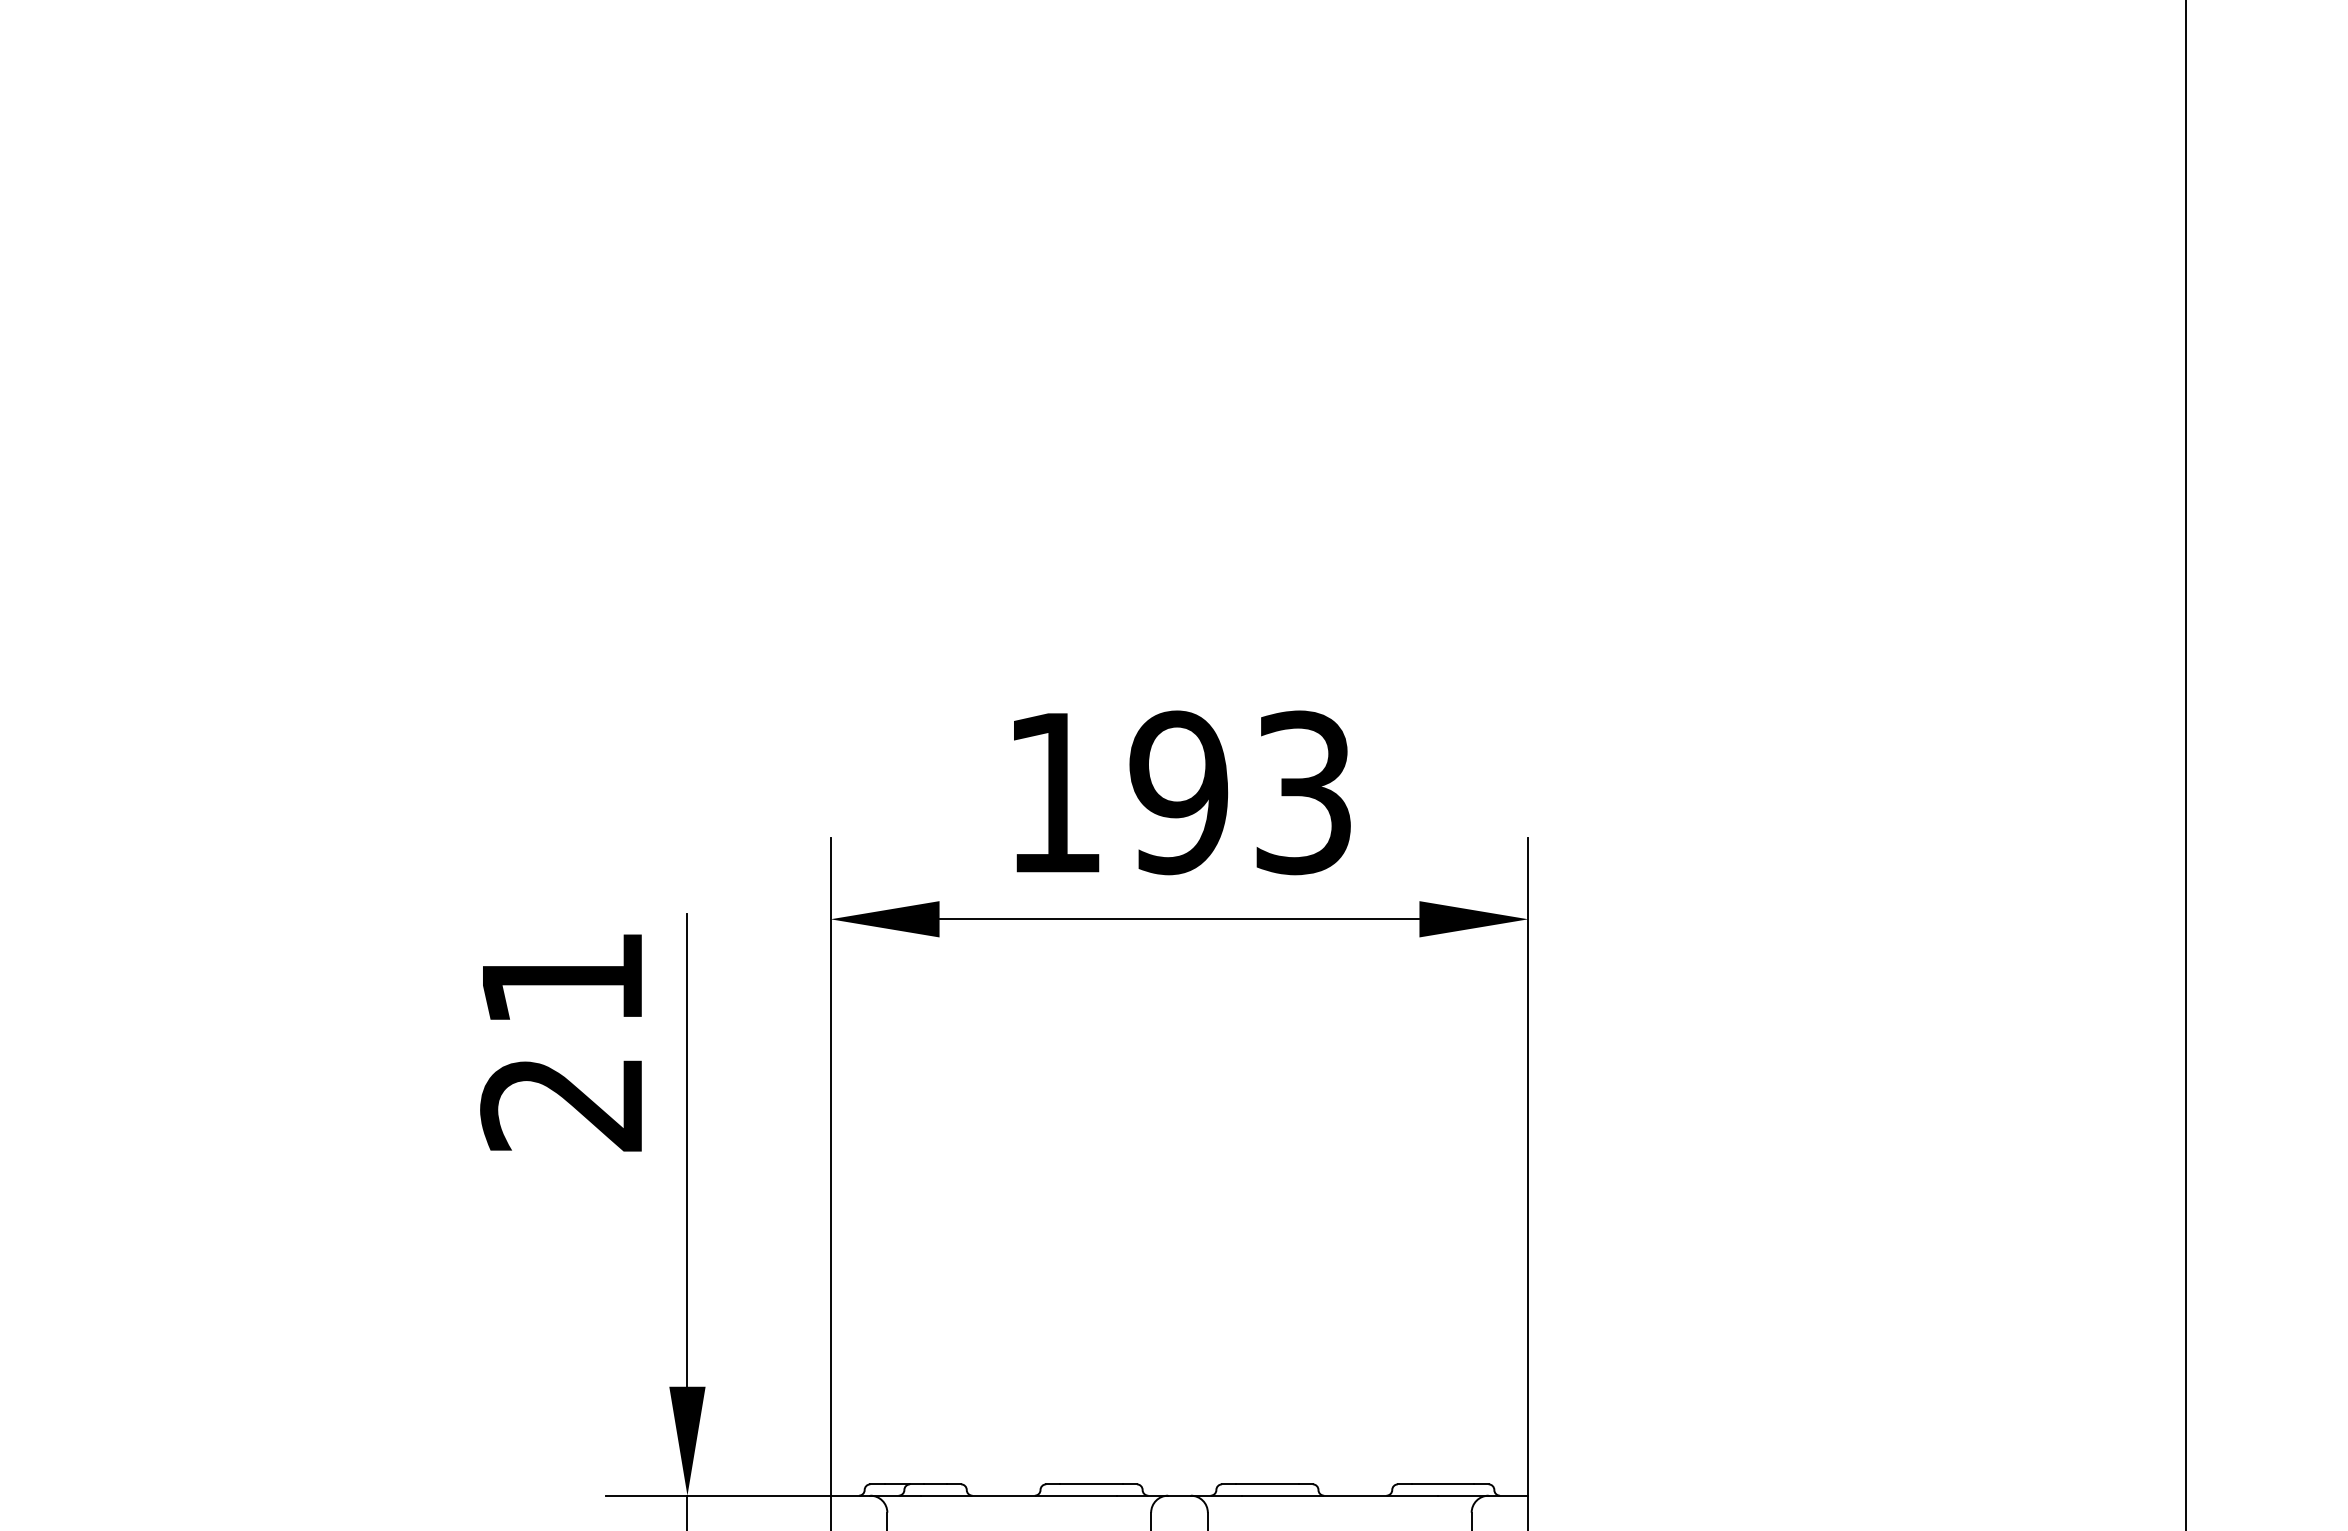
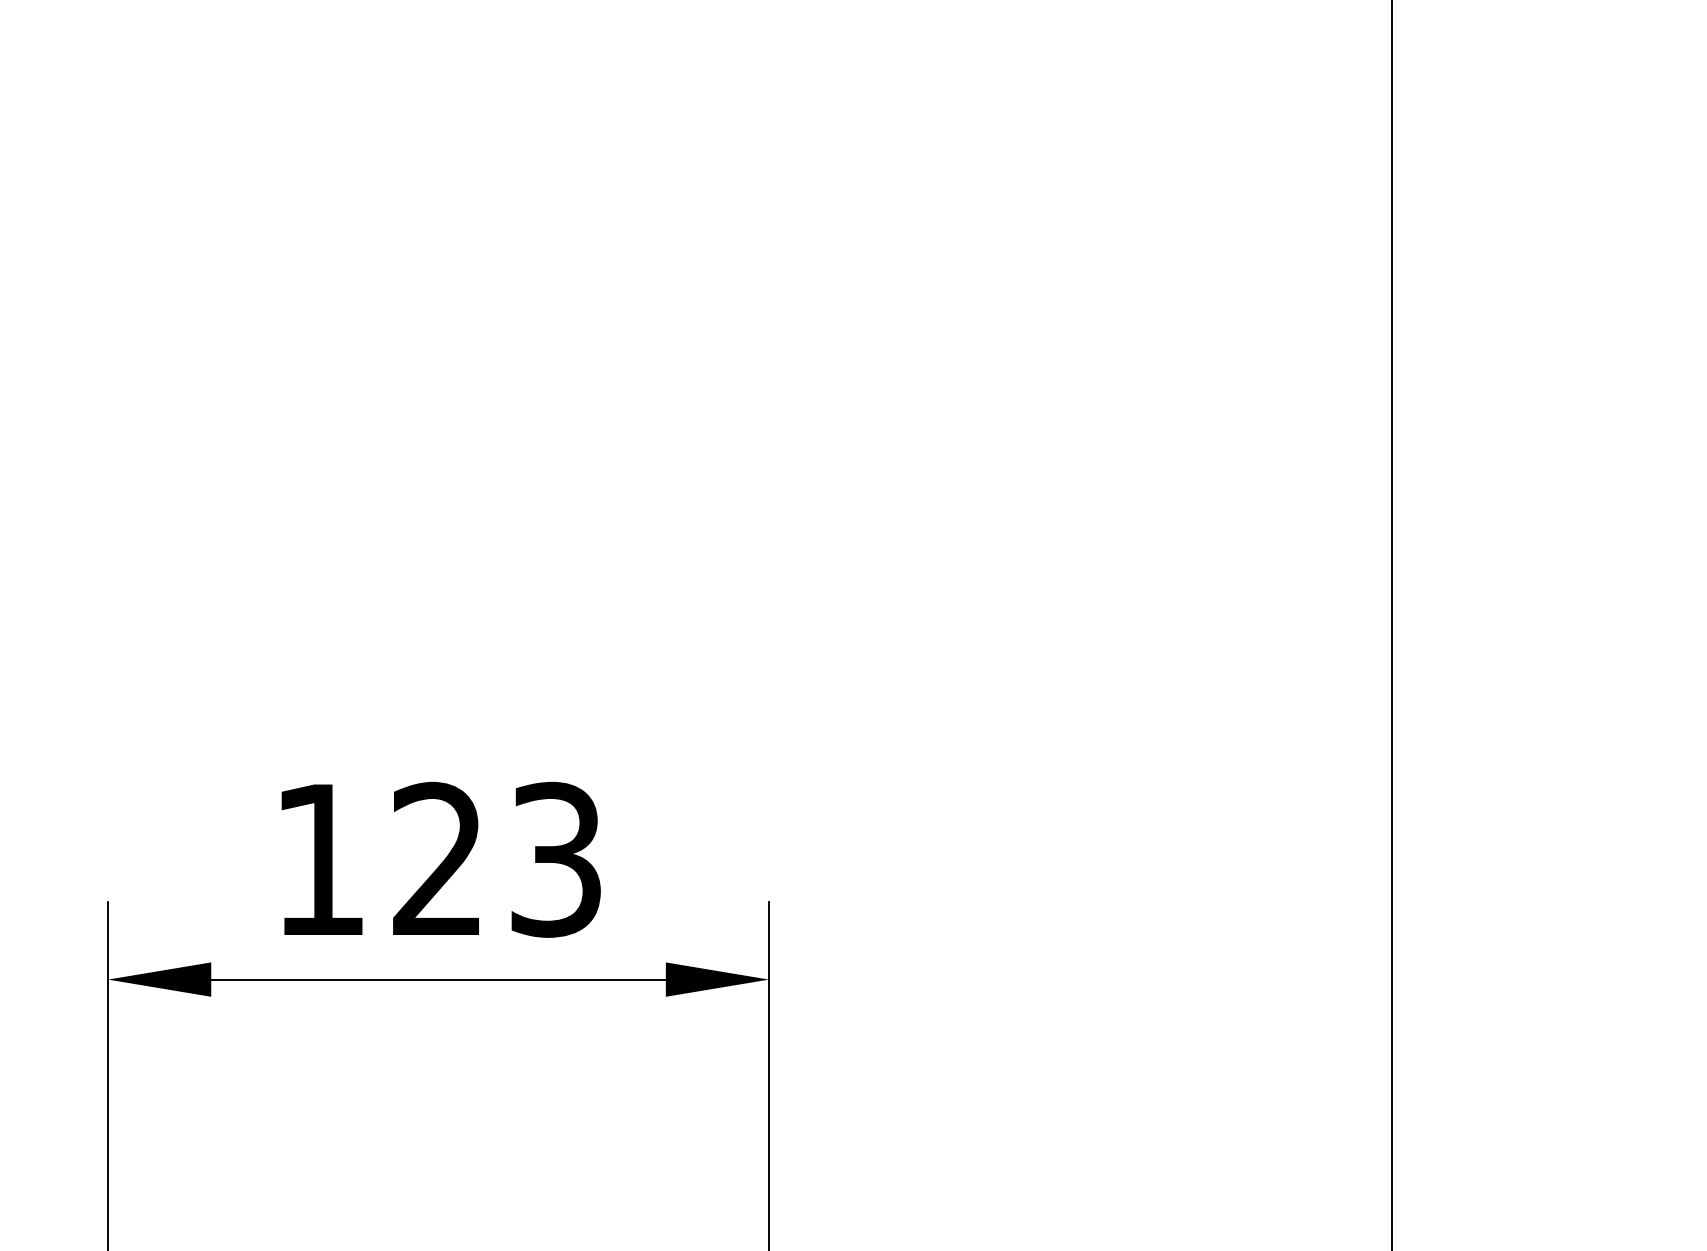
text: (1178, 792) -> (437, 859), 193 -> 123

